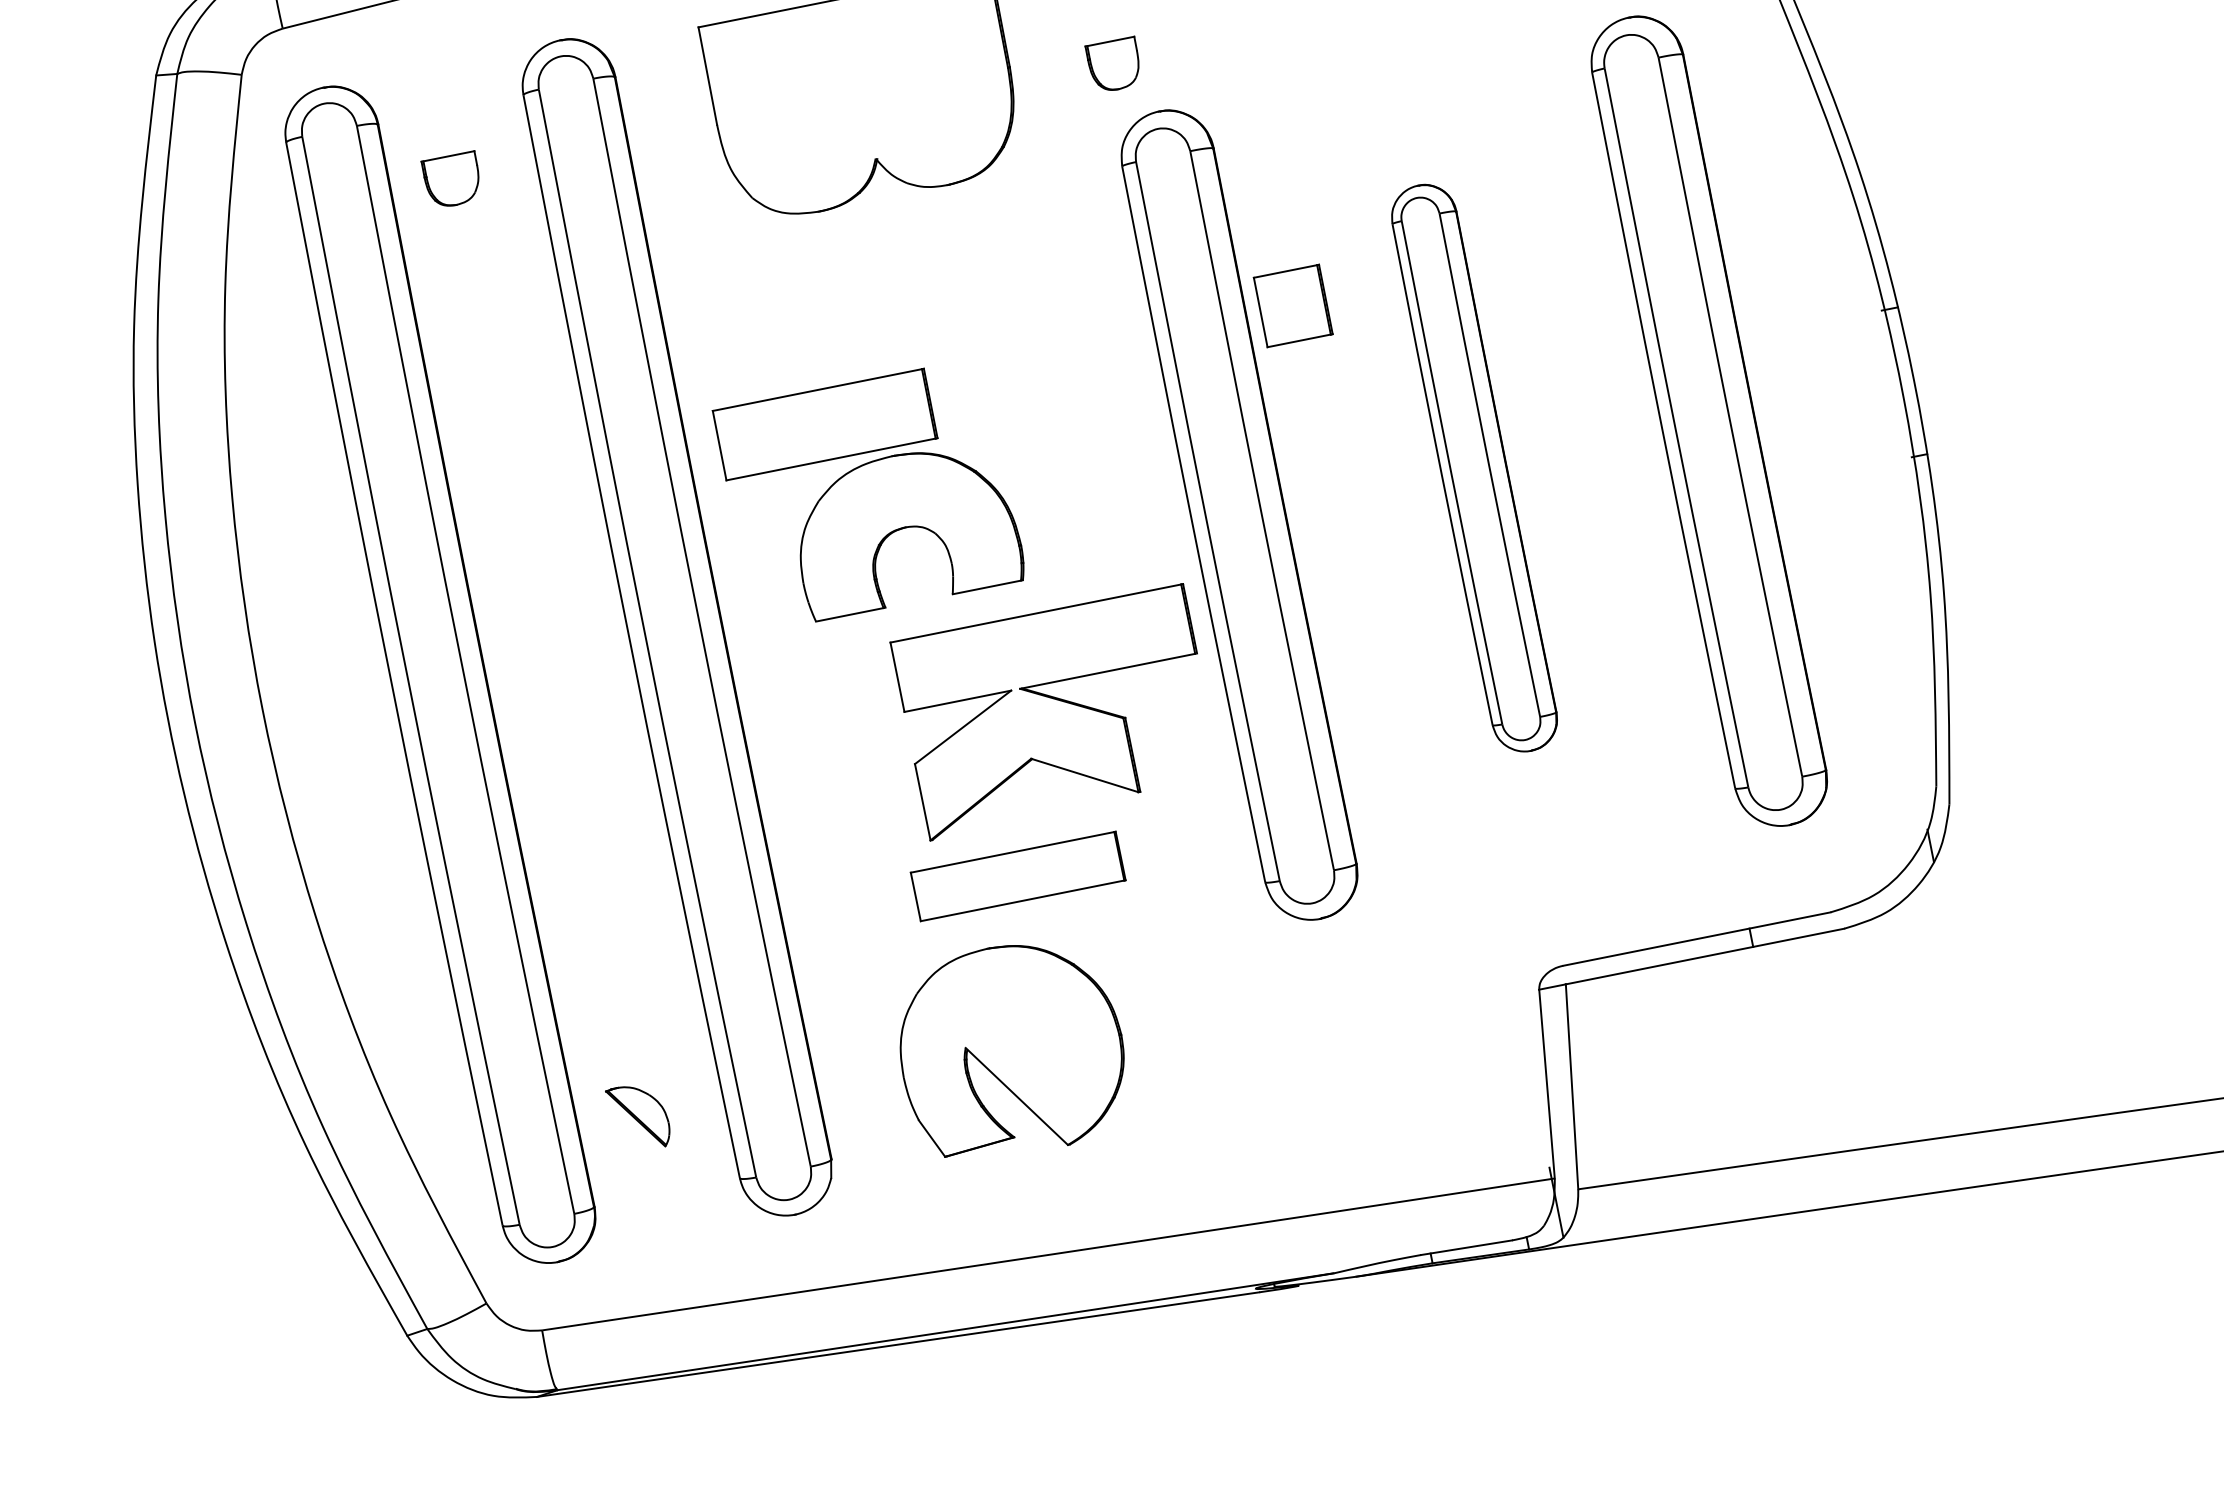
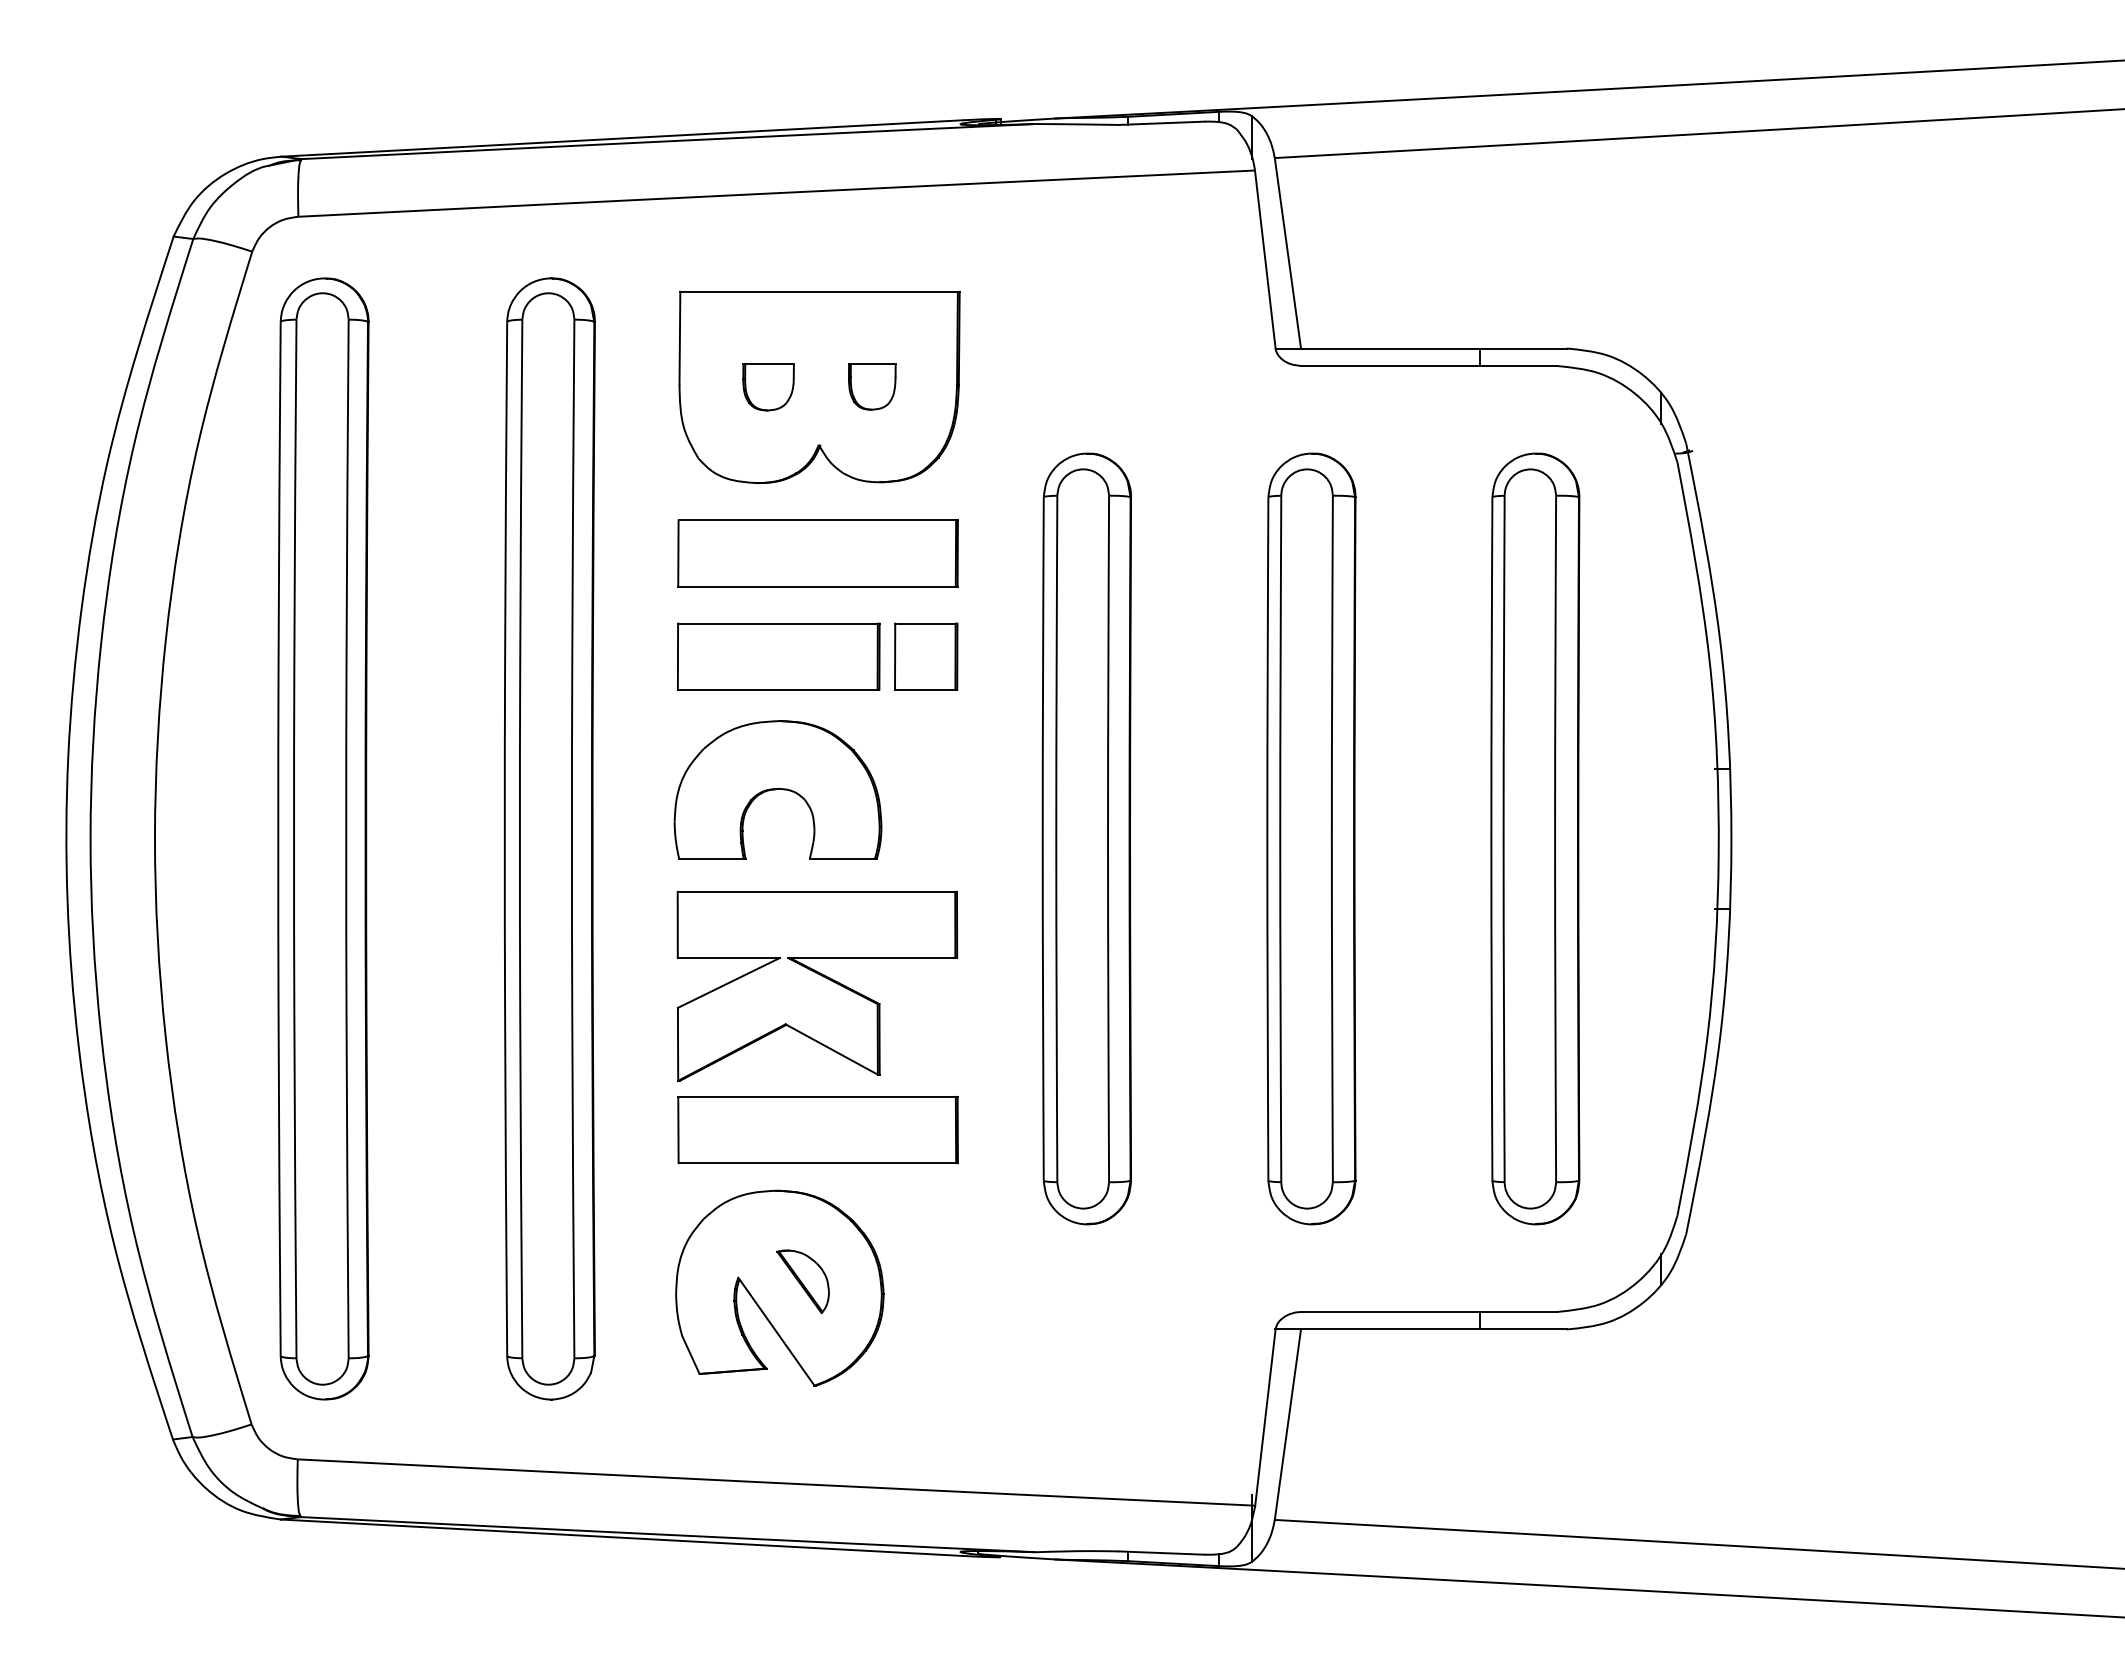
part: (1114, 64) -> (872, 386), moved
part: (452, 180) -> (768, 387), moved
part: (896, 272) -> (817, 553), added
part: (1293, 305) -> (926, 656), moved
part: (824, 424) -> (778, 656), moved
part: (1474, 467) -> (1311, 838), size x1.43
part: (1056, 711) -> (817, 985), moved
part: (1017, 876) -> (817, 1129), size x1.43
part: (638, 1117) -> (802, 1281), moved

